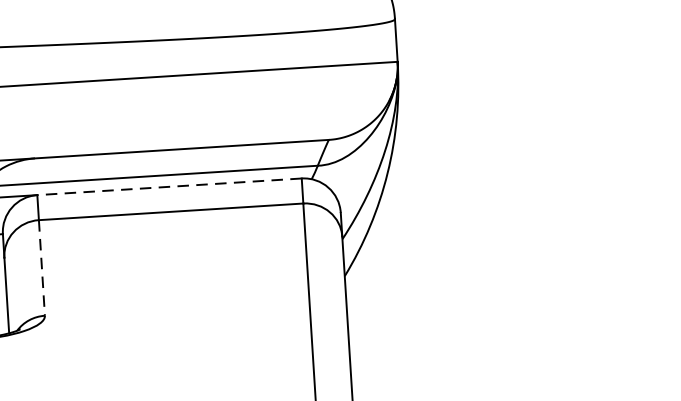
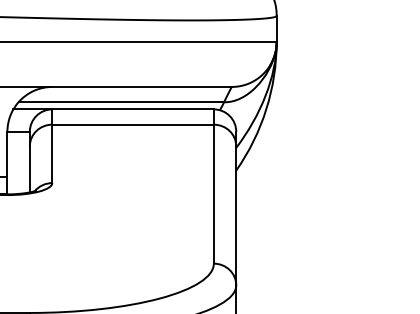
line: (170, 186) -> (133, 109), dashed -> solid
line: (42, 268) -> (52, 154), dashed -> solid

